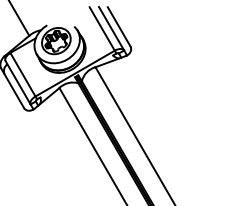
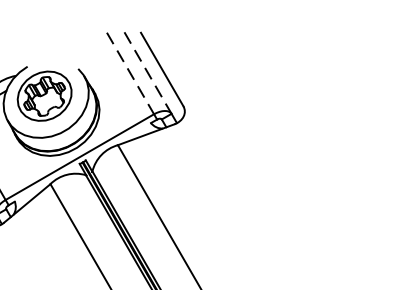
line: (102, 29) -> (131, 74), solid -> dashed
line: (111, 29) -> (147, 74), solid -> dashed

